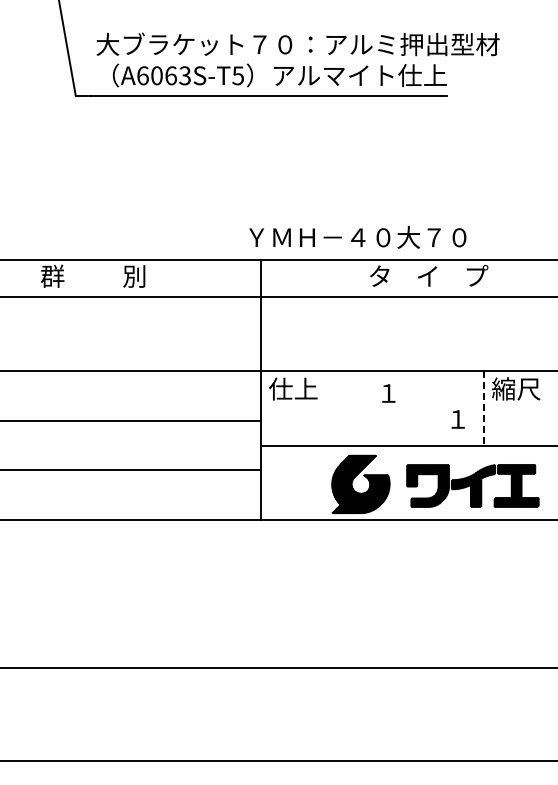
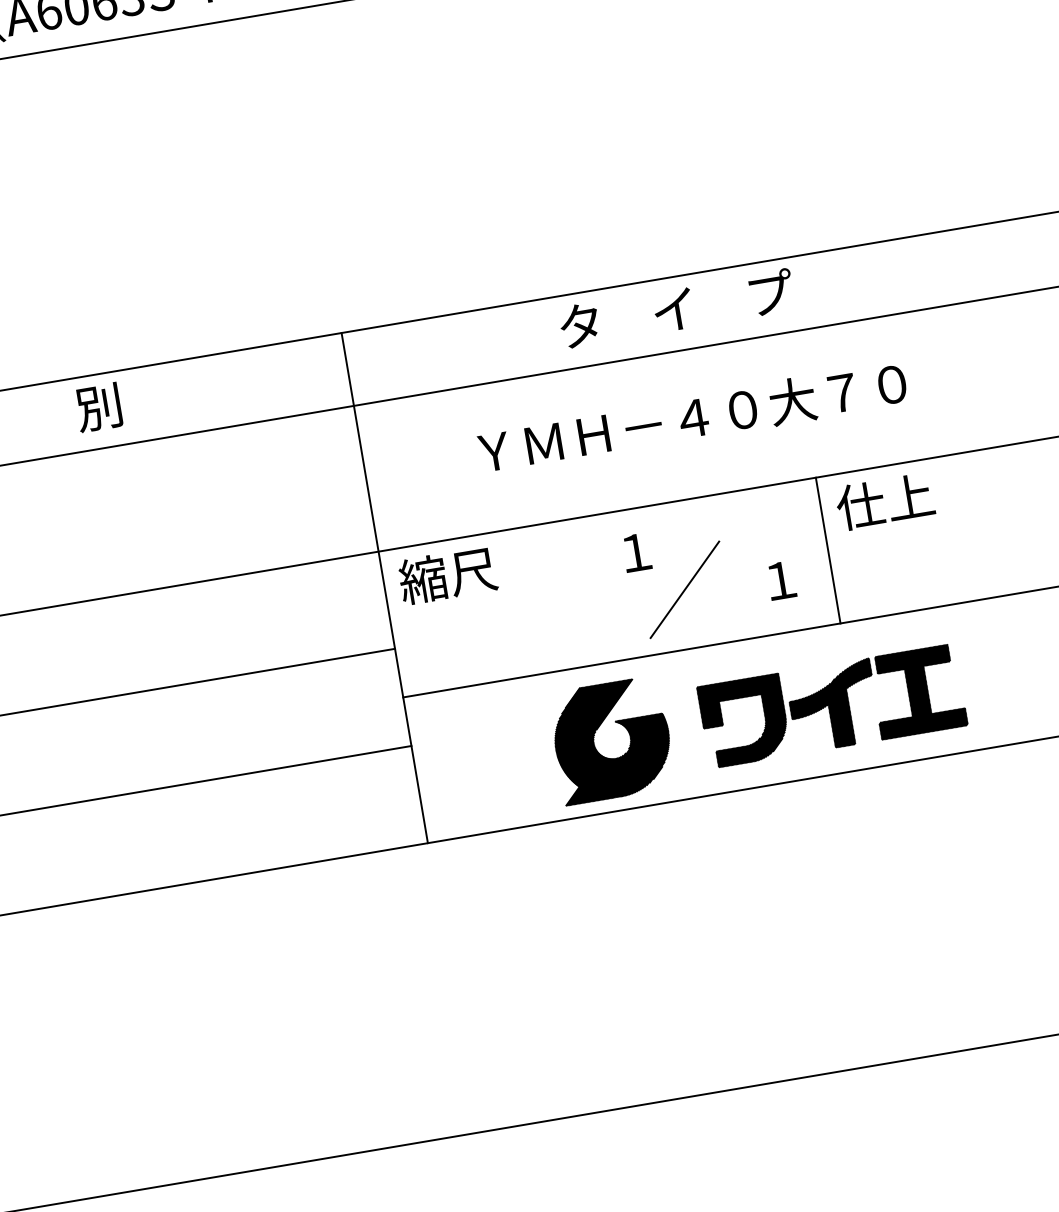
text: (357, 236) -> (691, 416), moved
text: (293, 388) -> (448, 574), 仕上 -> 縮尺
text: (516, 388) -> (885, 500), 縮尺 -> 仕上
line: (483, 409) -> (827, 552), dashed -> solid
line: (409, 415) -> (684, 588), added

